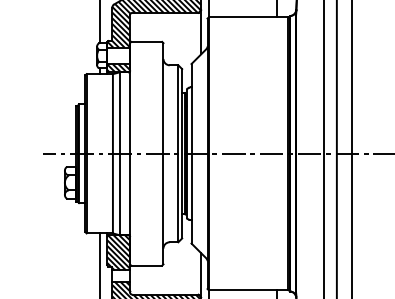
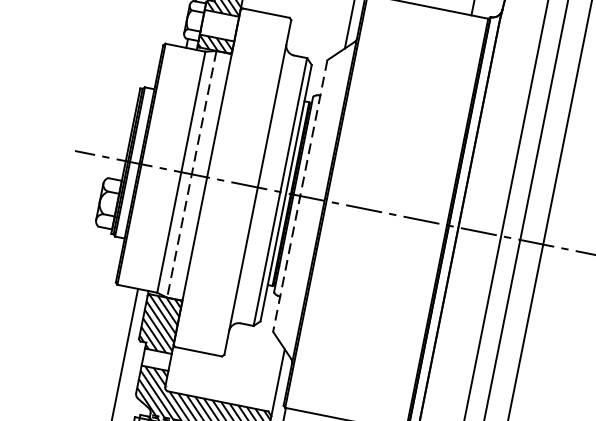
line: (191, 153) -> (300, 195), solid -> dashed
line: (119, 154) -> (191, 175), solid -> dashed

